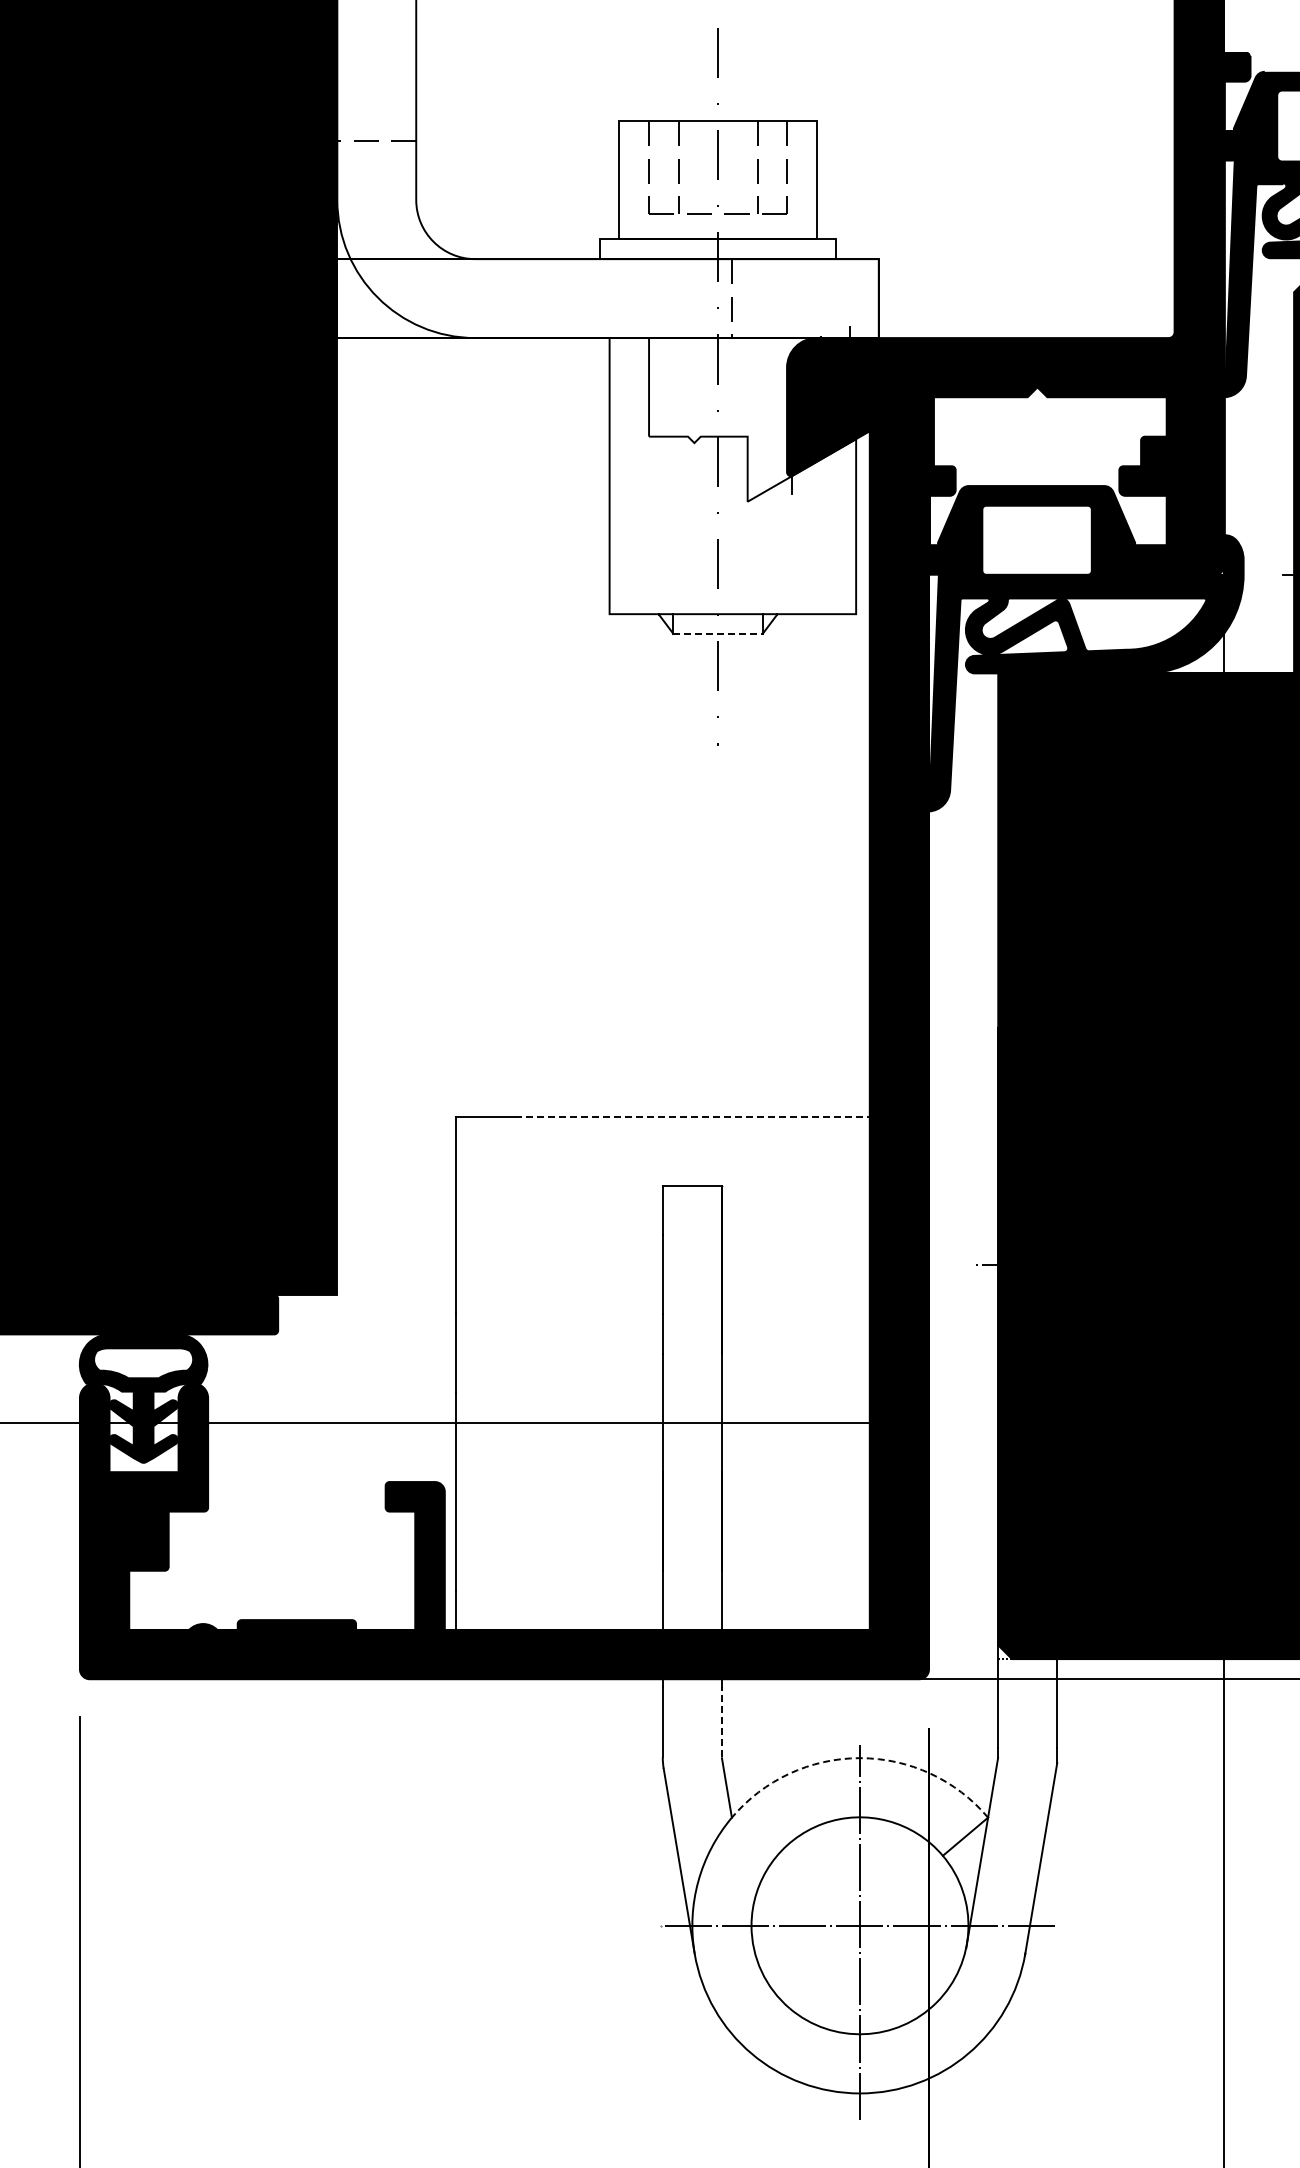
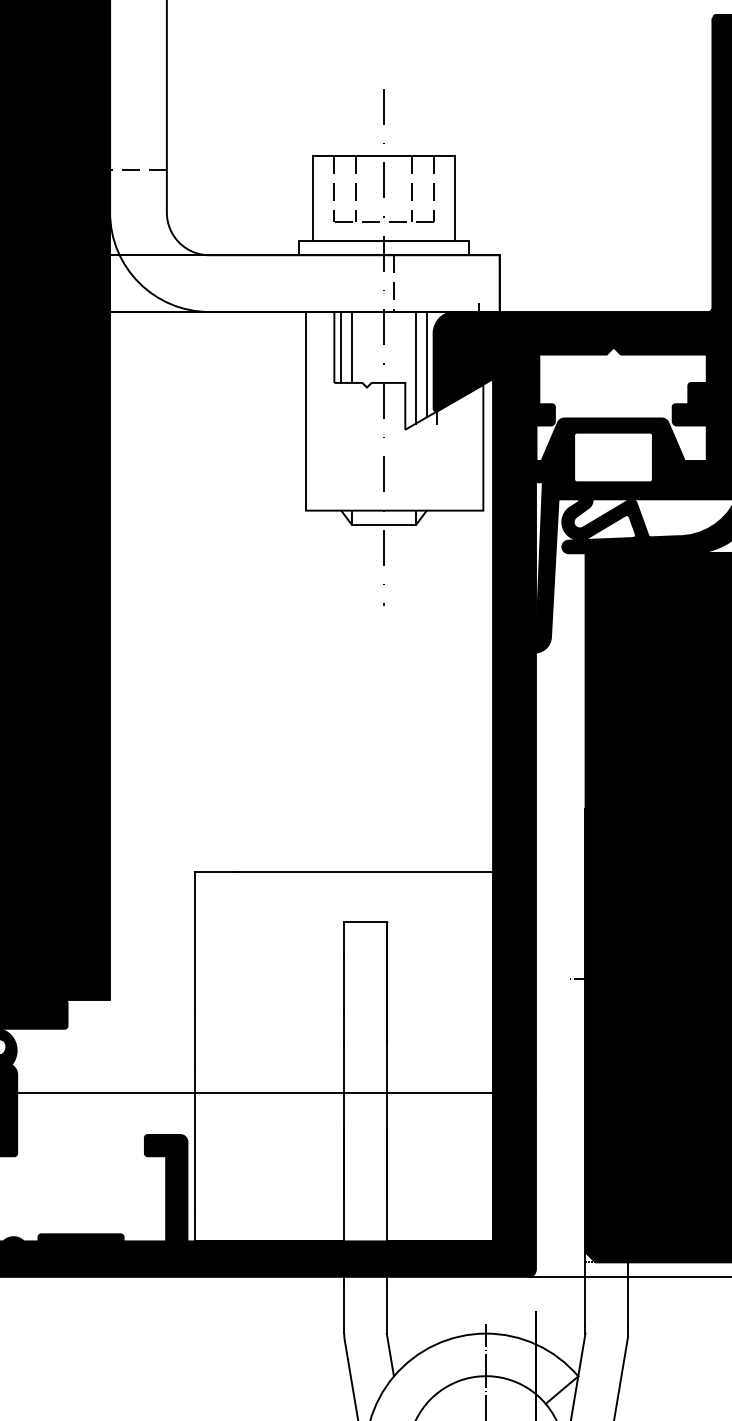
line: (658, 387) -> (341, 347), added
line: (673, 387) -> (351, 347), added
line: (777, 411) -> (426, 364), added
line: (762, 415) -> (415, 367), added
line: (718, 633) -> (384, 524), dashed -> solid
line: (692, 1117) -> (365, 872), dashed -> solid
line: (721, 1721) -> (386, 1307), dashed -> solid
arc: (860, 1758) -> (486, 1333), dashed -> solid

